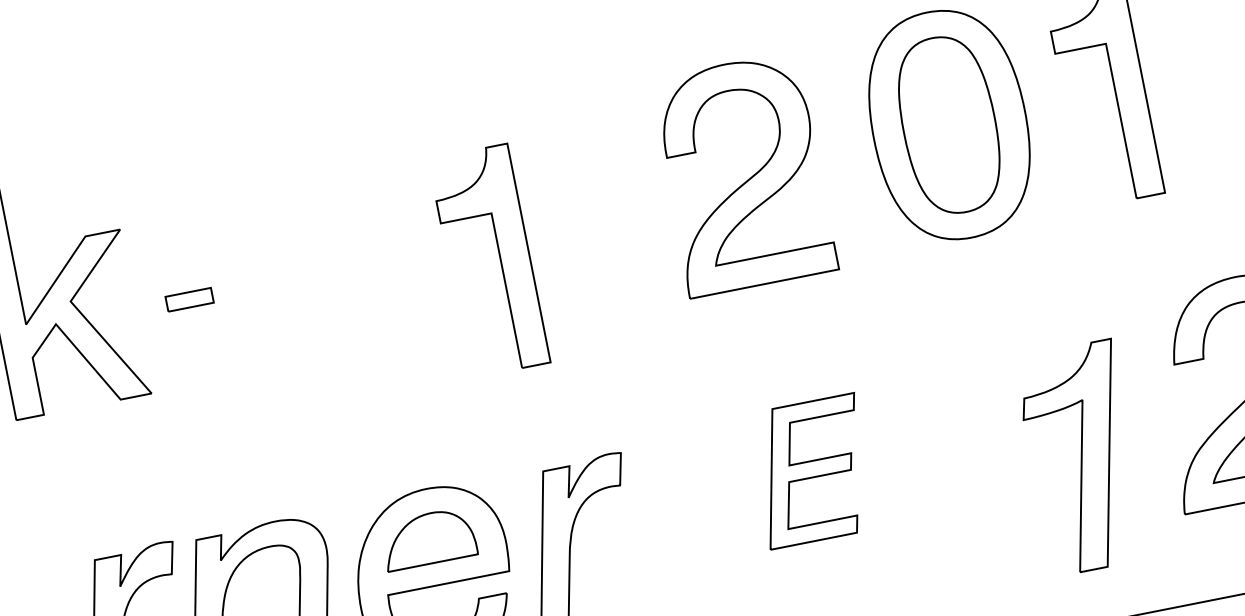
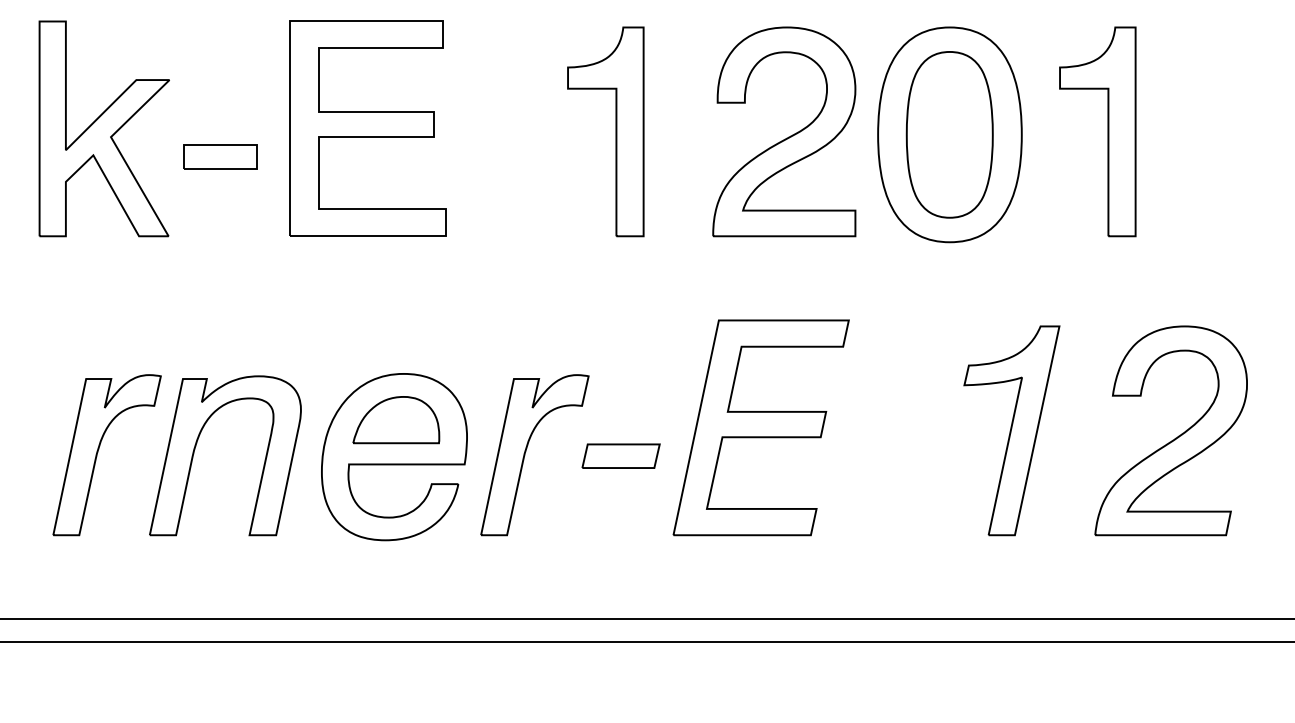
part: (746, 180) -> (786, 137), moved
part: (337, 239) -> (367, 128), added
part: (499, 258) -> (615, 131), moved
part: (189, 299) -> (220, 156), size x1.67
part: (1082, 457) -> (1011, 430), moved
part: (811, 471) -> (760, 427), size x1.67
part: (670, 529) -> (620, 455), added

